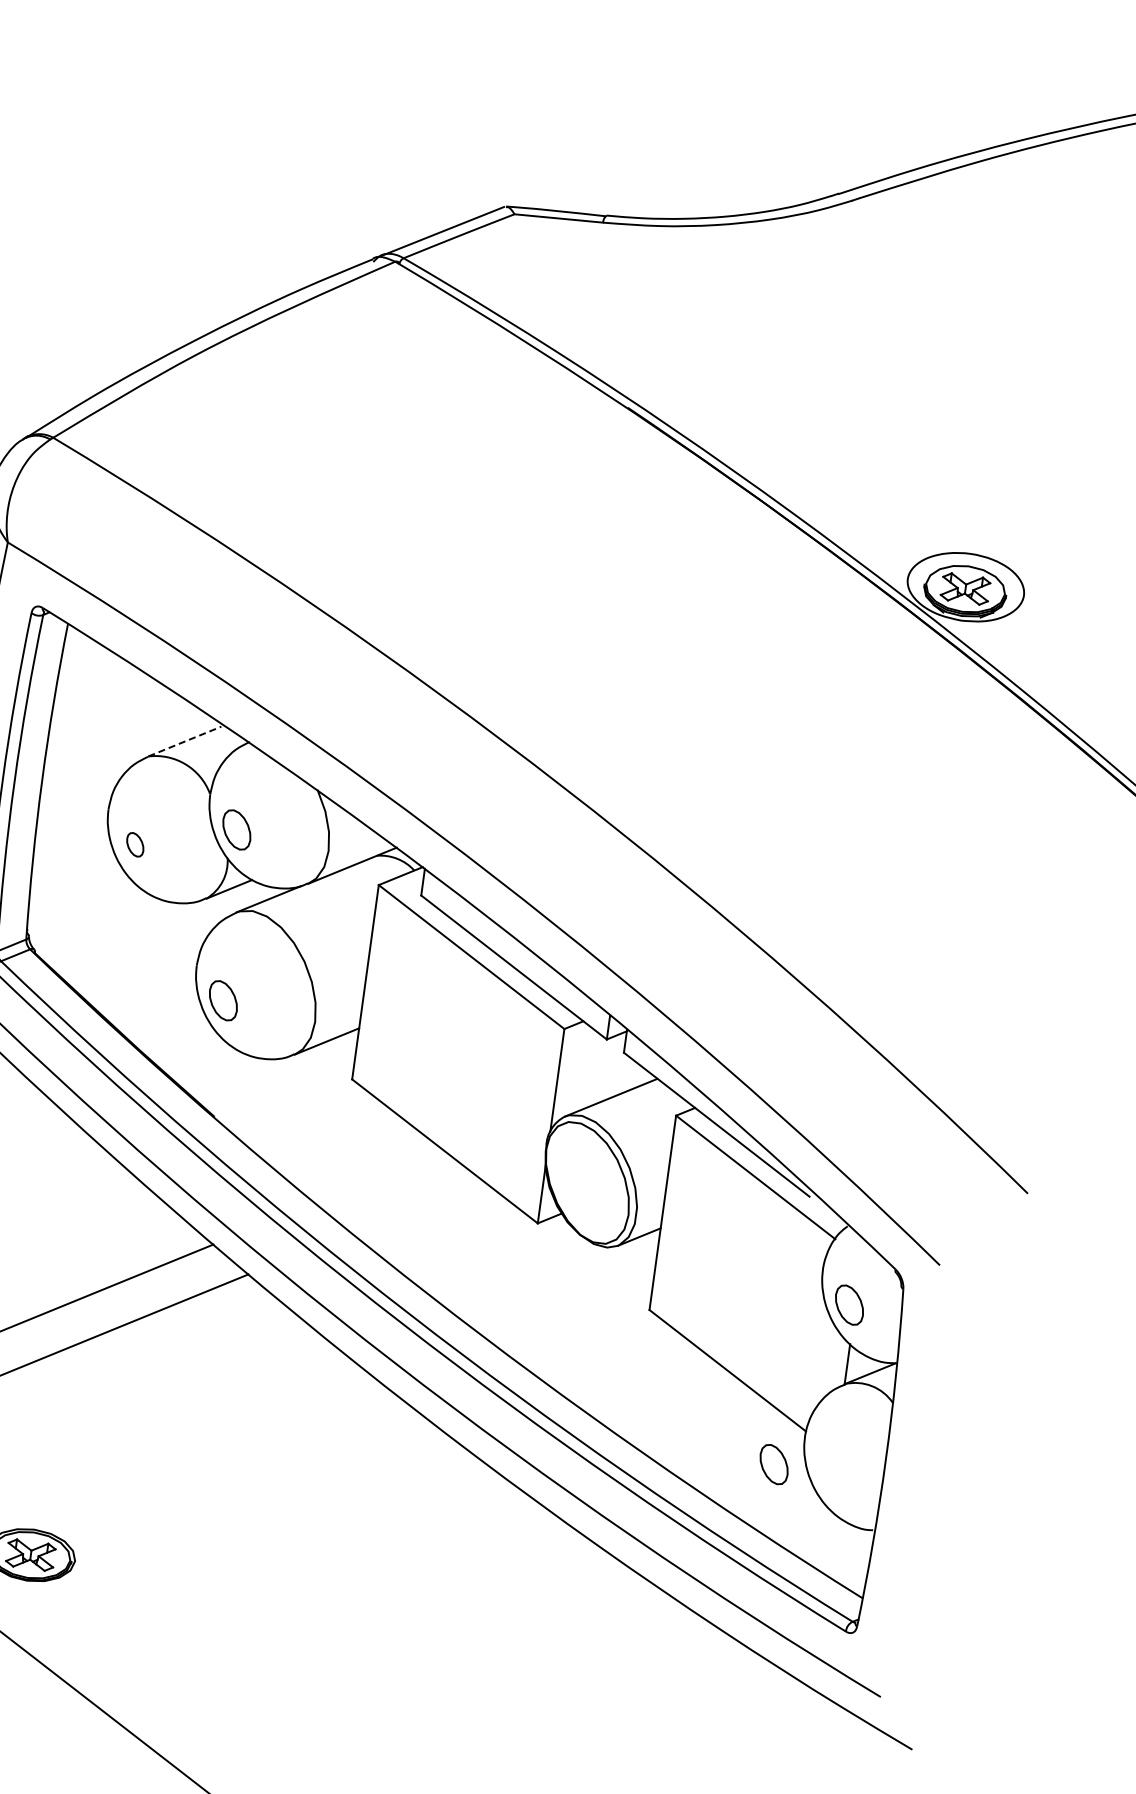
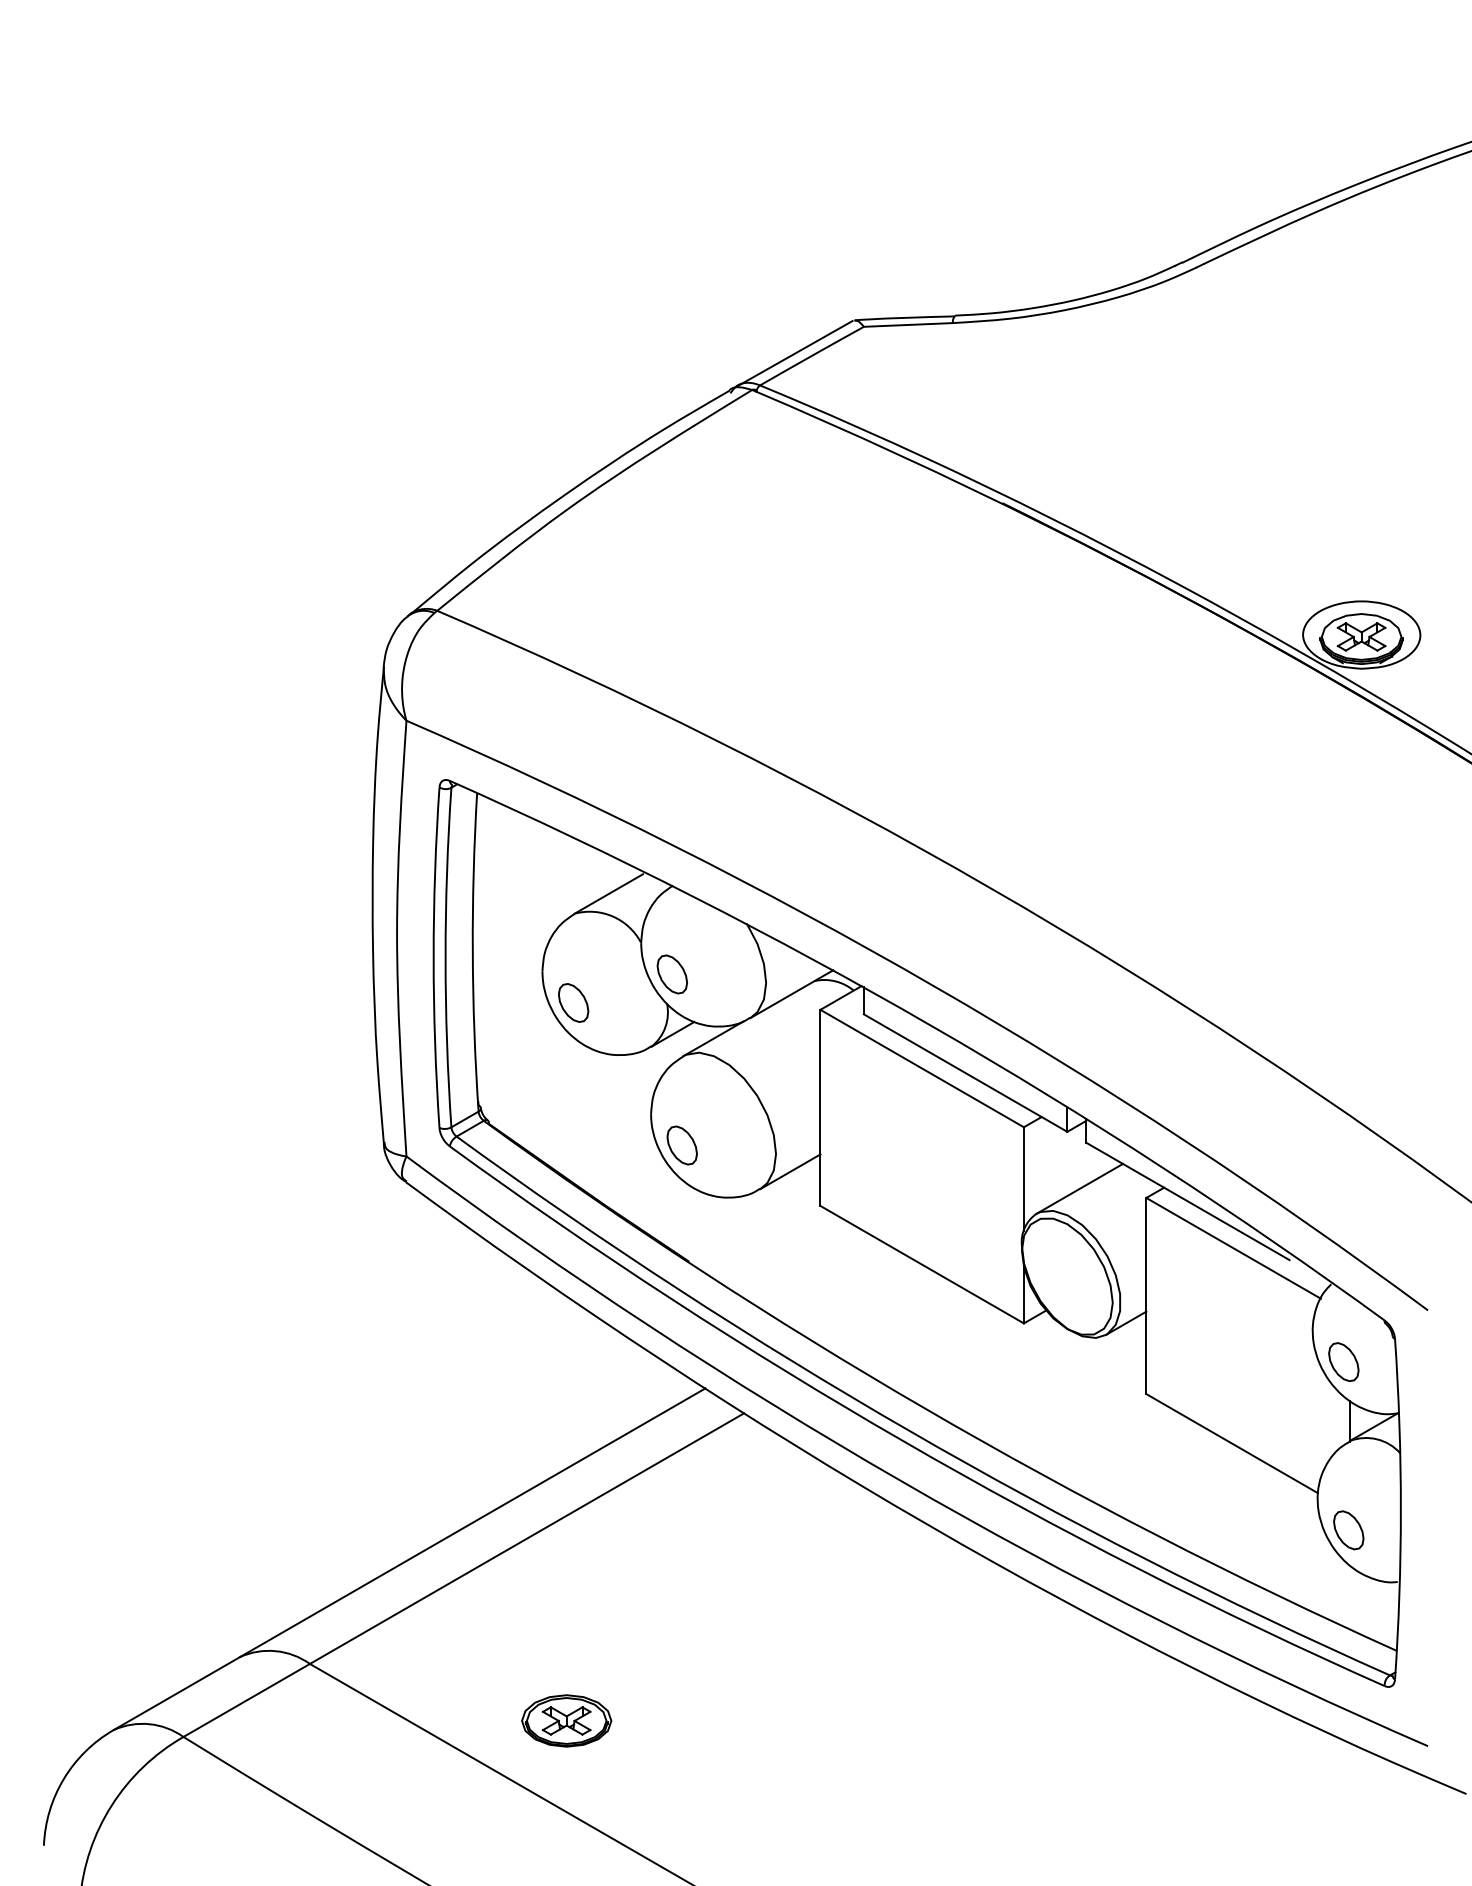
line: (185, 741) -> (609, 893), dashed -> solid
part: (135, 844) -> (573, 1002), size x1.67
part: (773, 1464) -> (1348, 1530), moved

